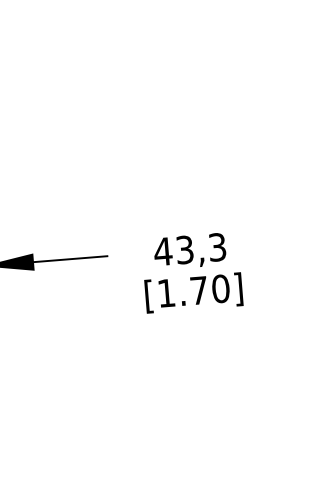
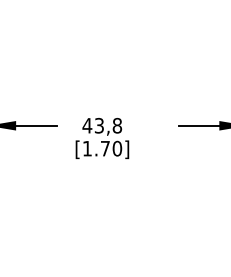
text: (217, 246) -> (117, 125), 43,3 -> 43,8

